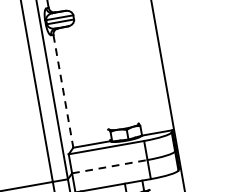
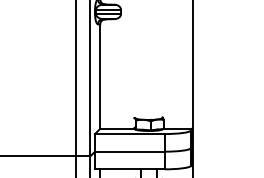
line: (63, 92) -> (100, 77), dashed -> solid
line: (109, 166) -> (129, 151), dashed -> solid

